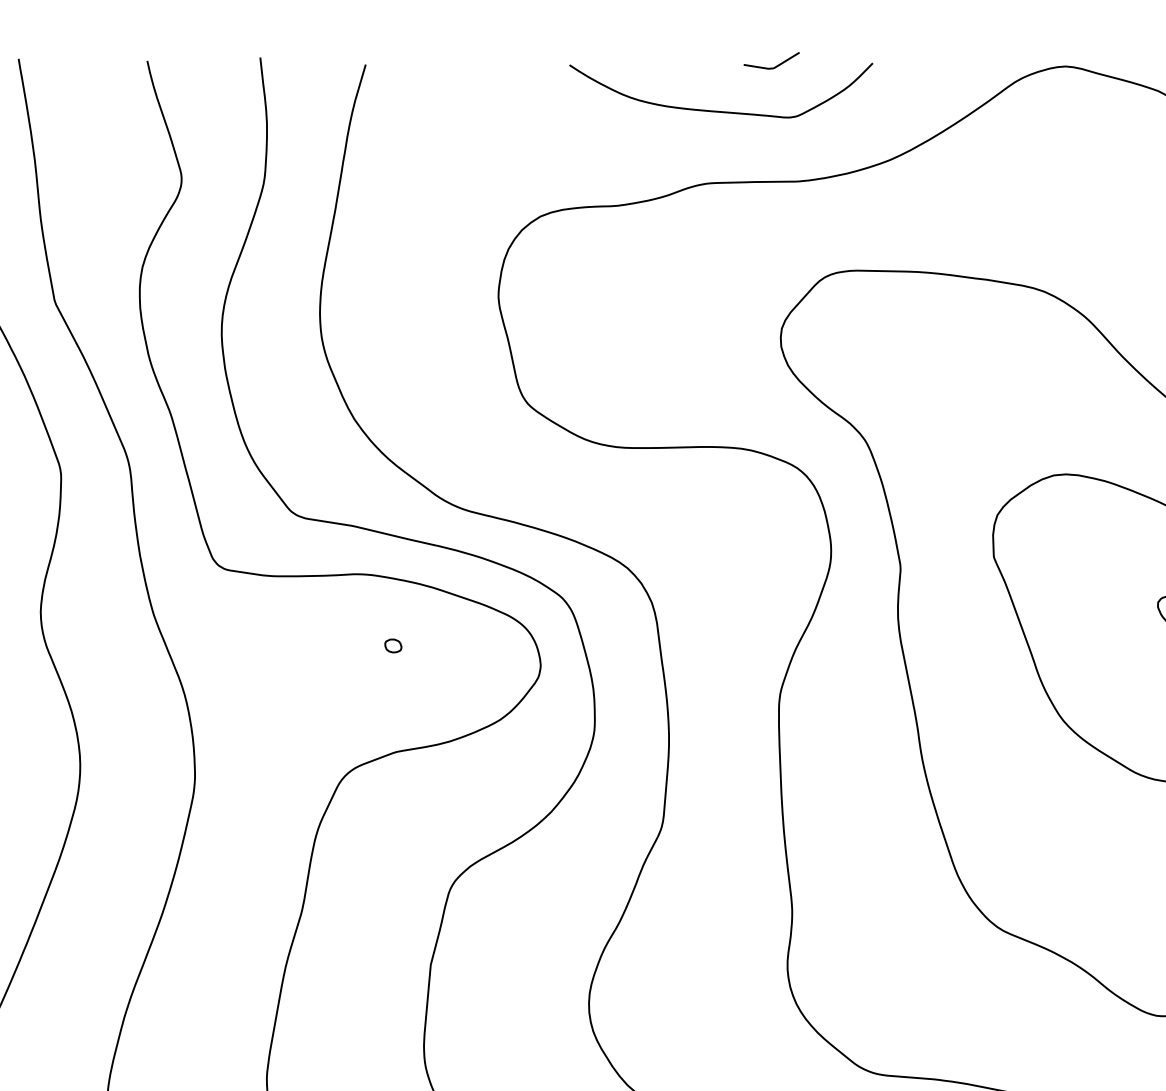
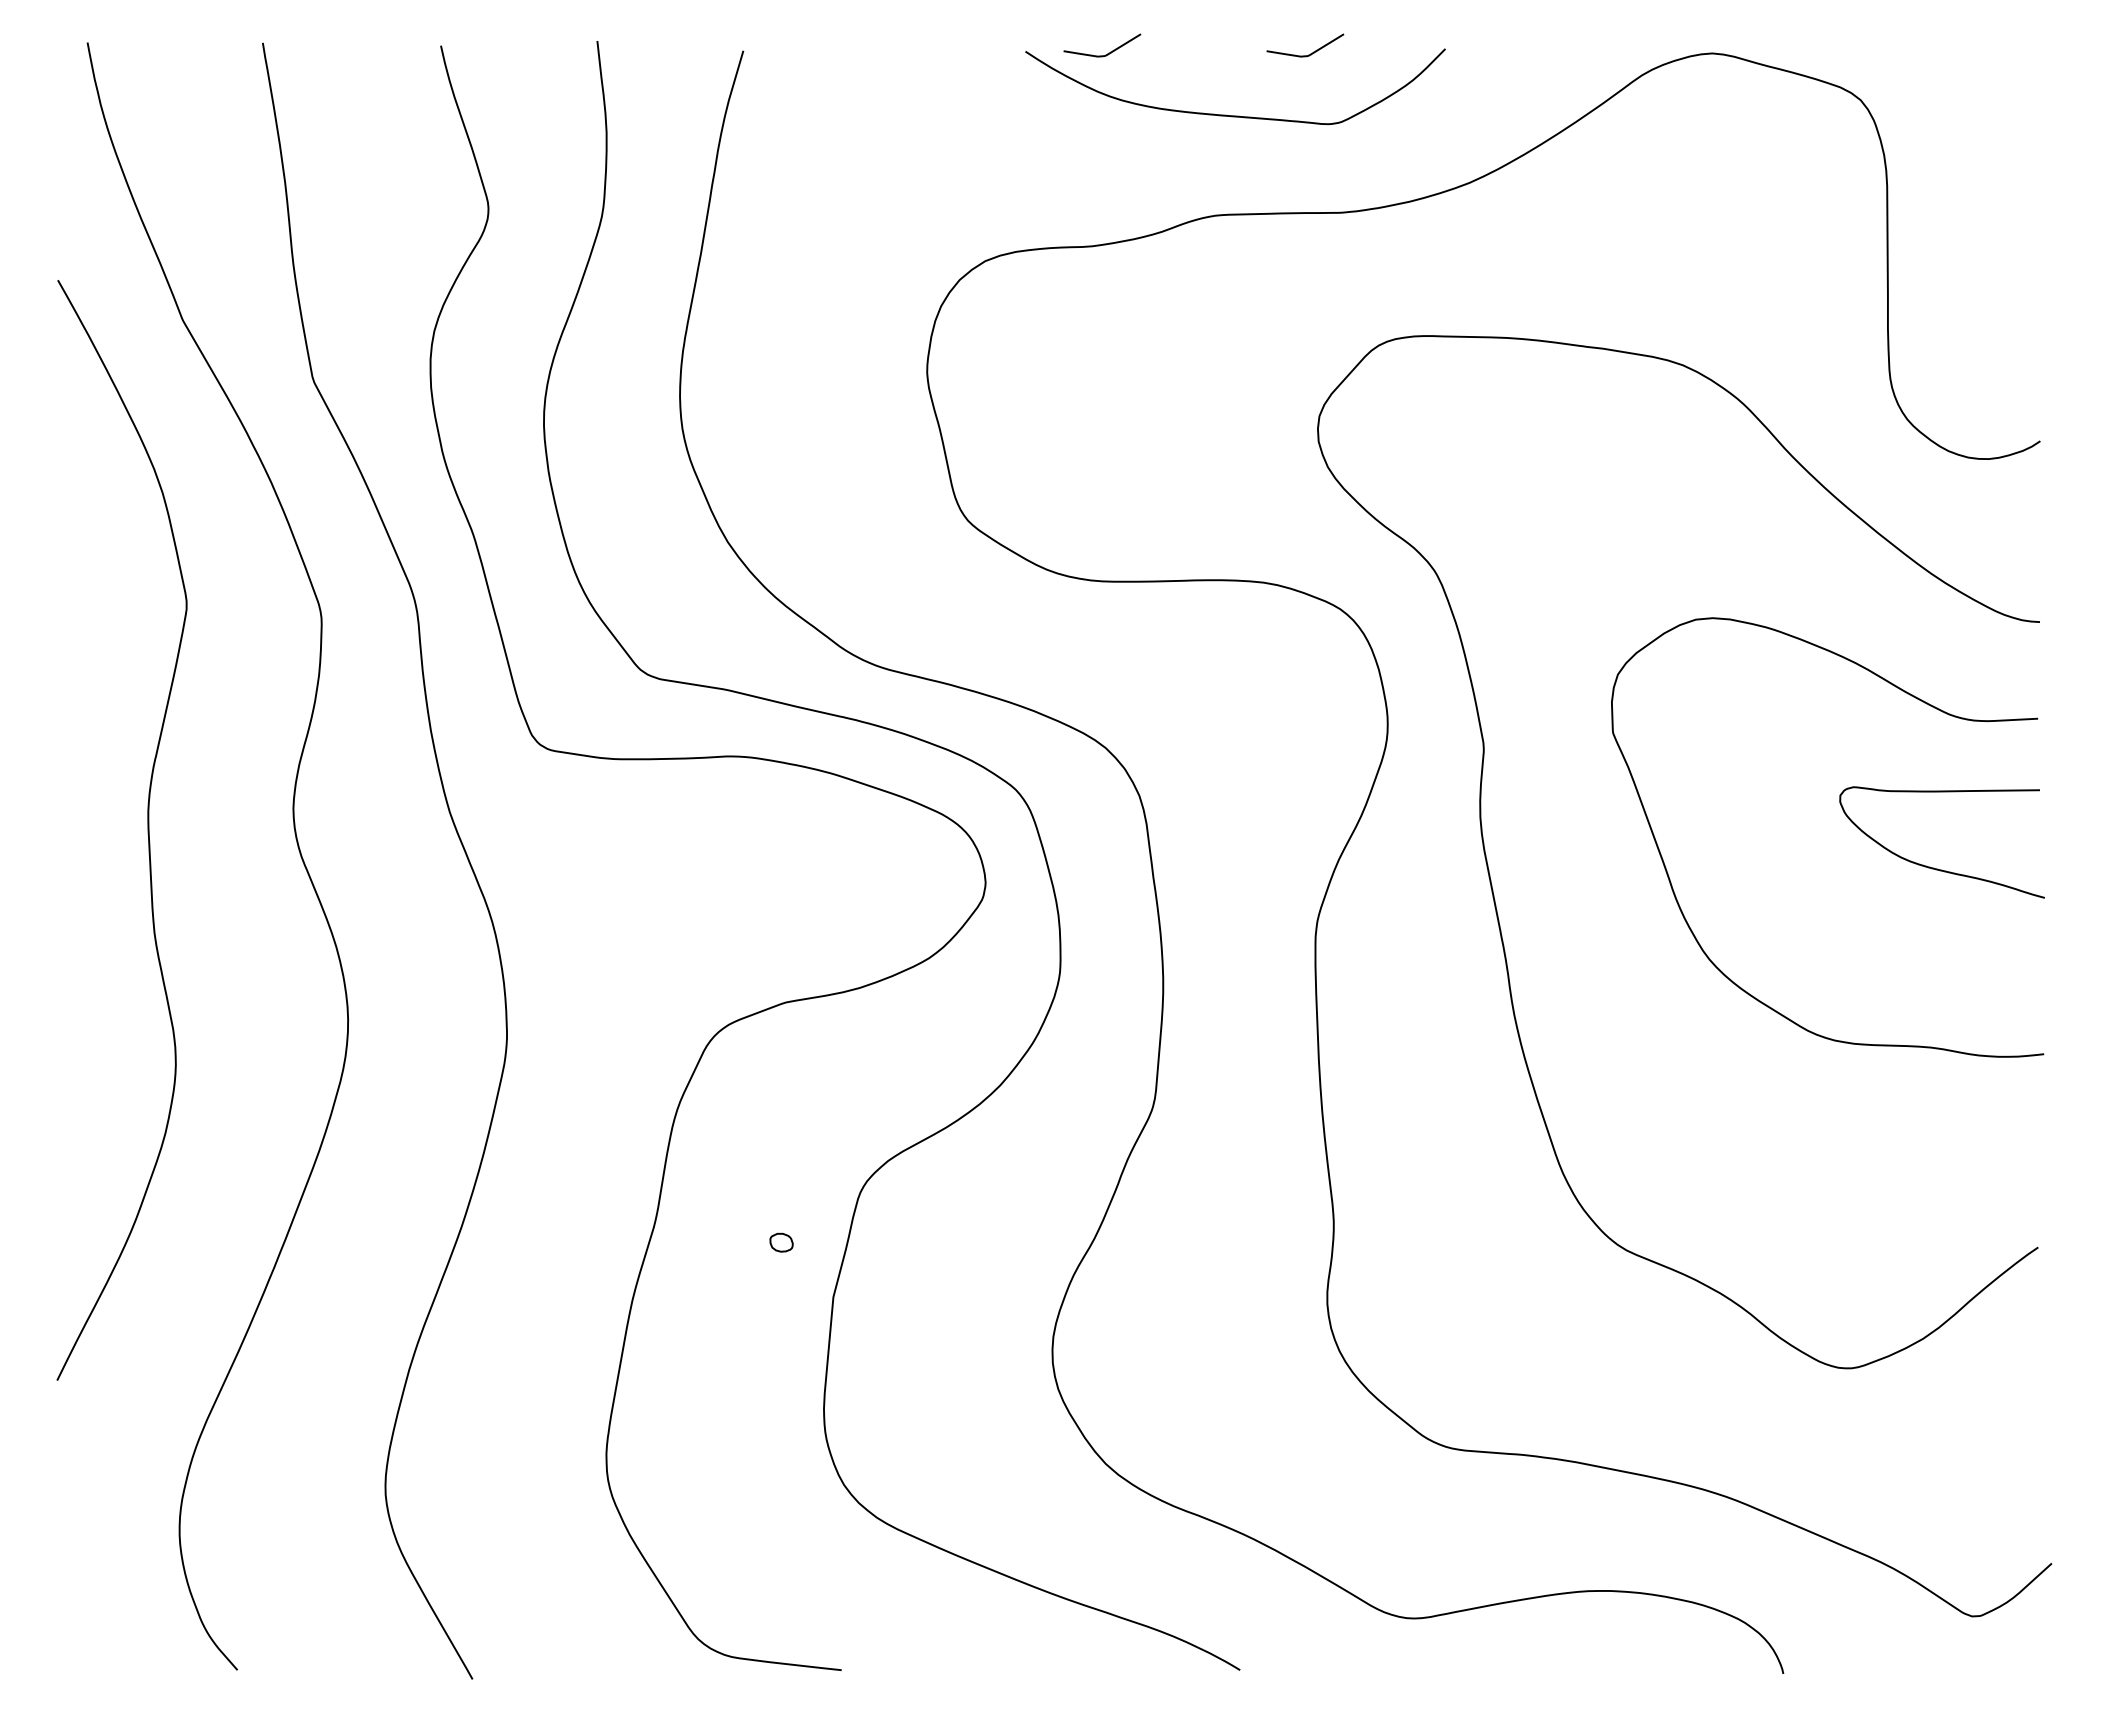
curve: (628, 66) -> (1107, 53), added
part: (393, 645) -> (781, 1242), moved

